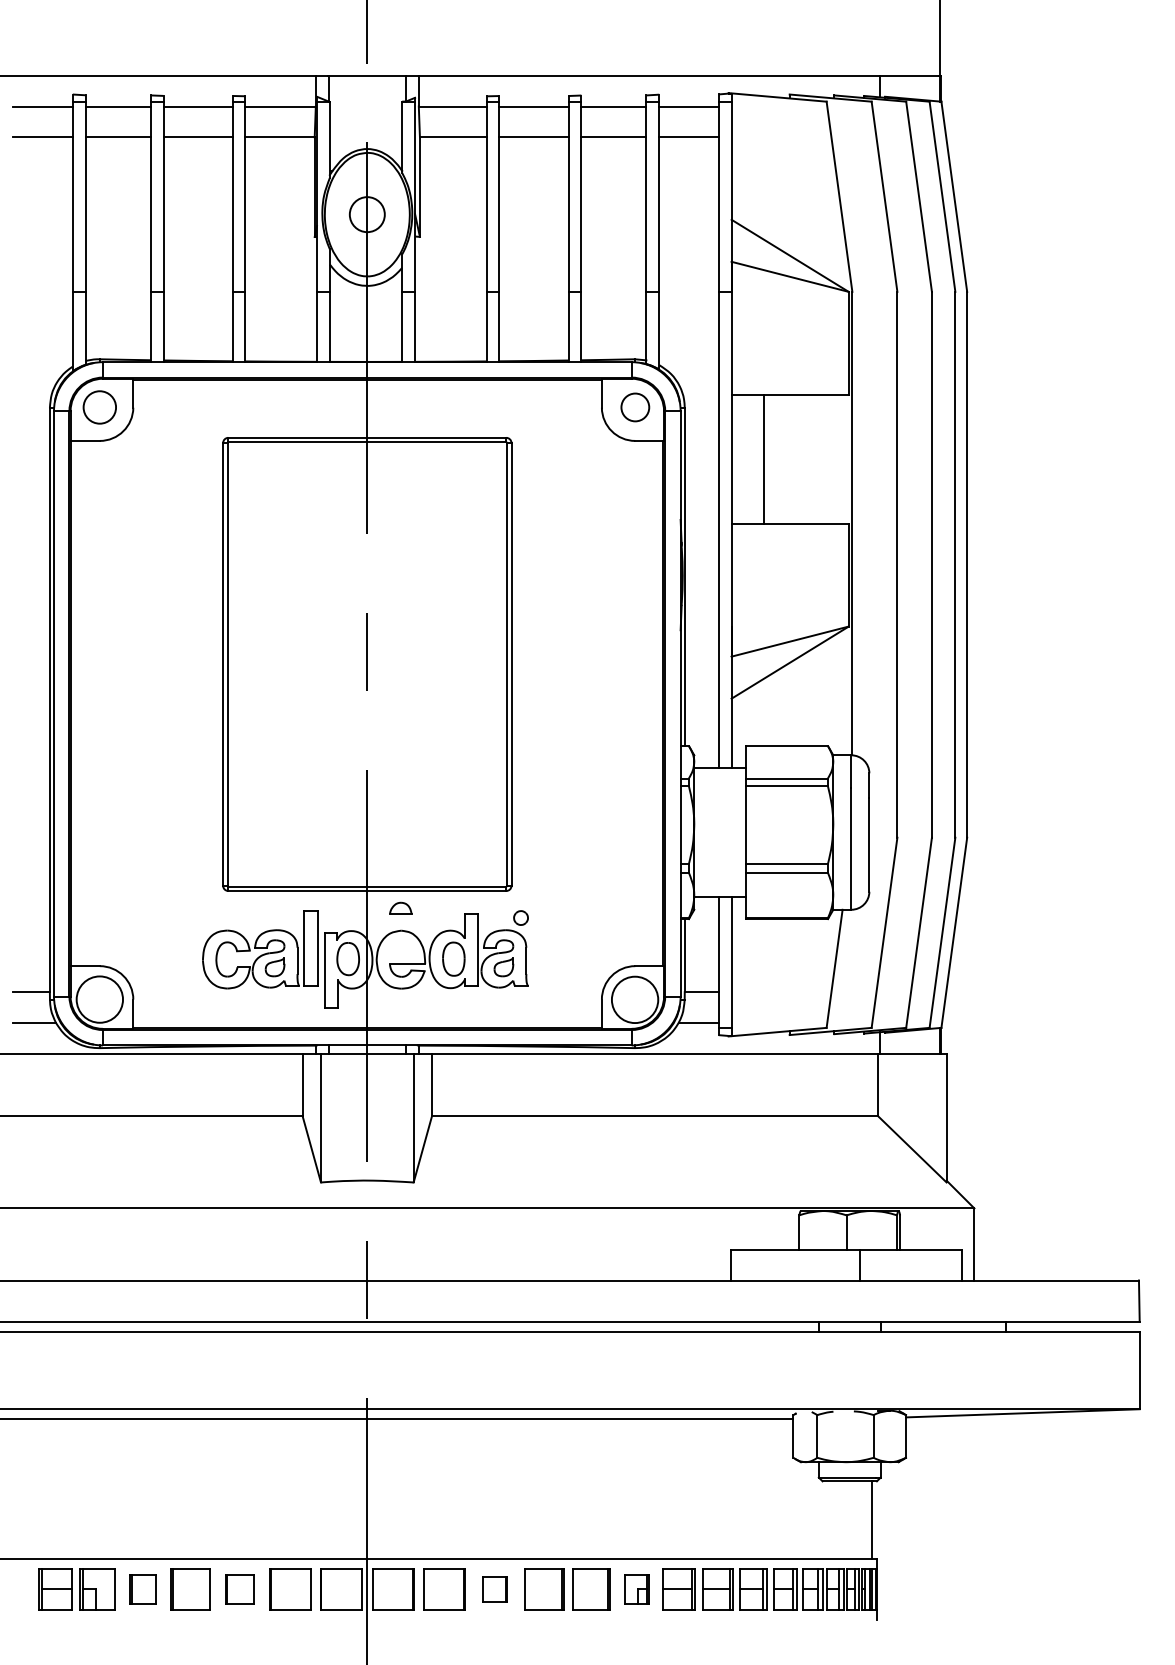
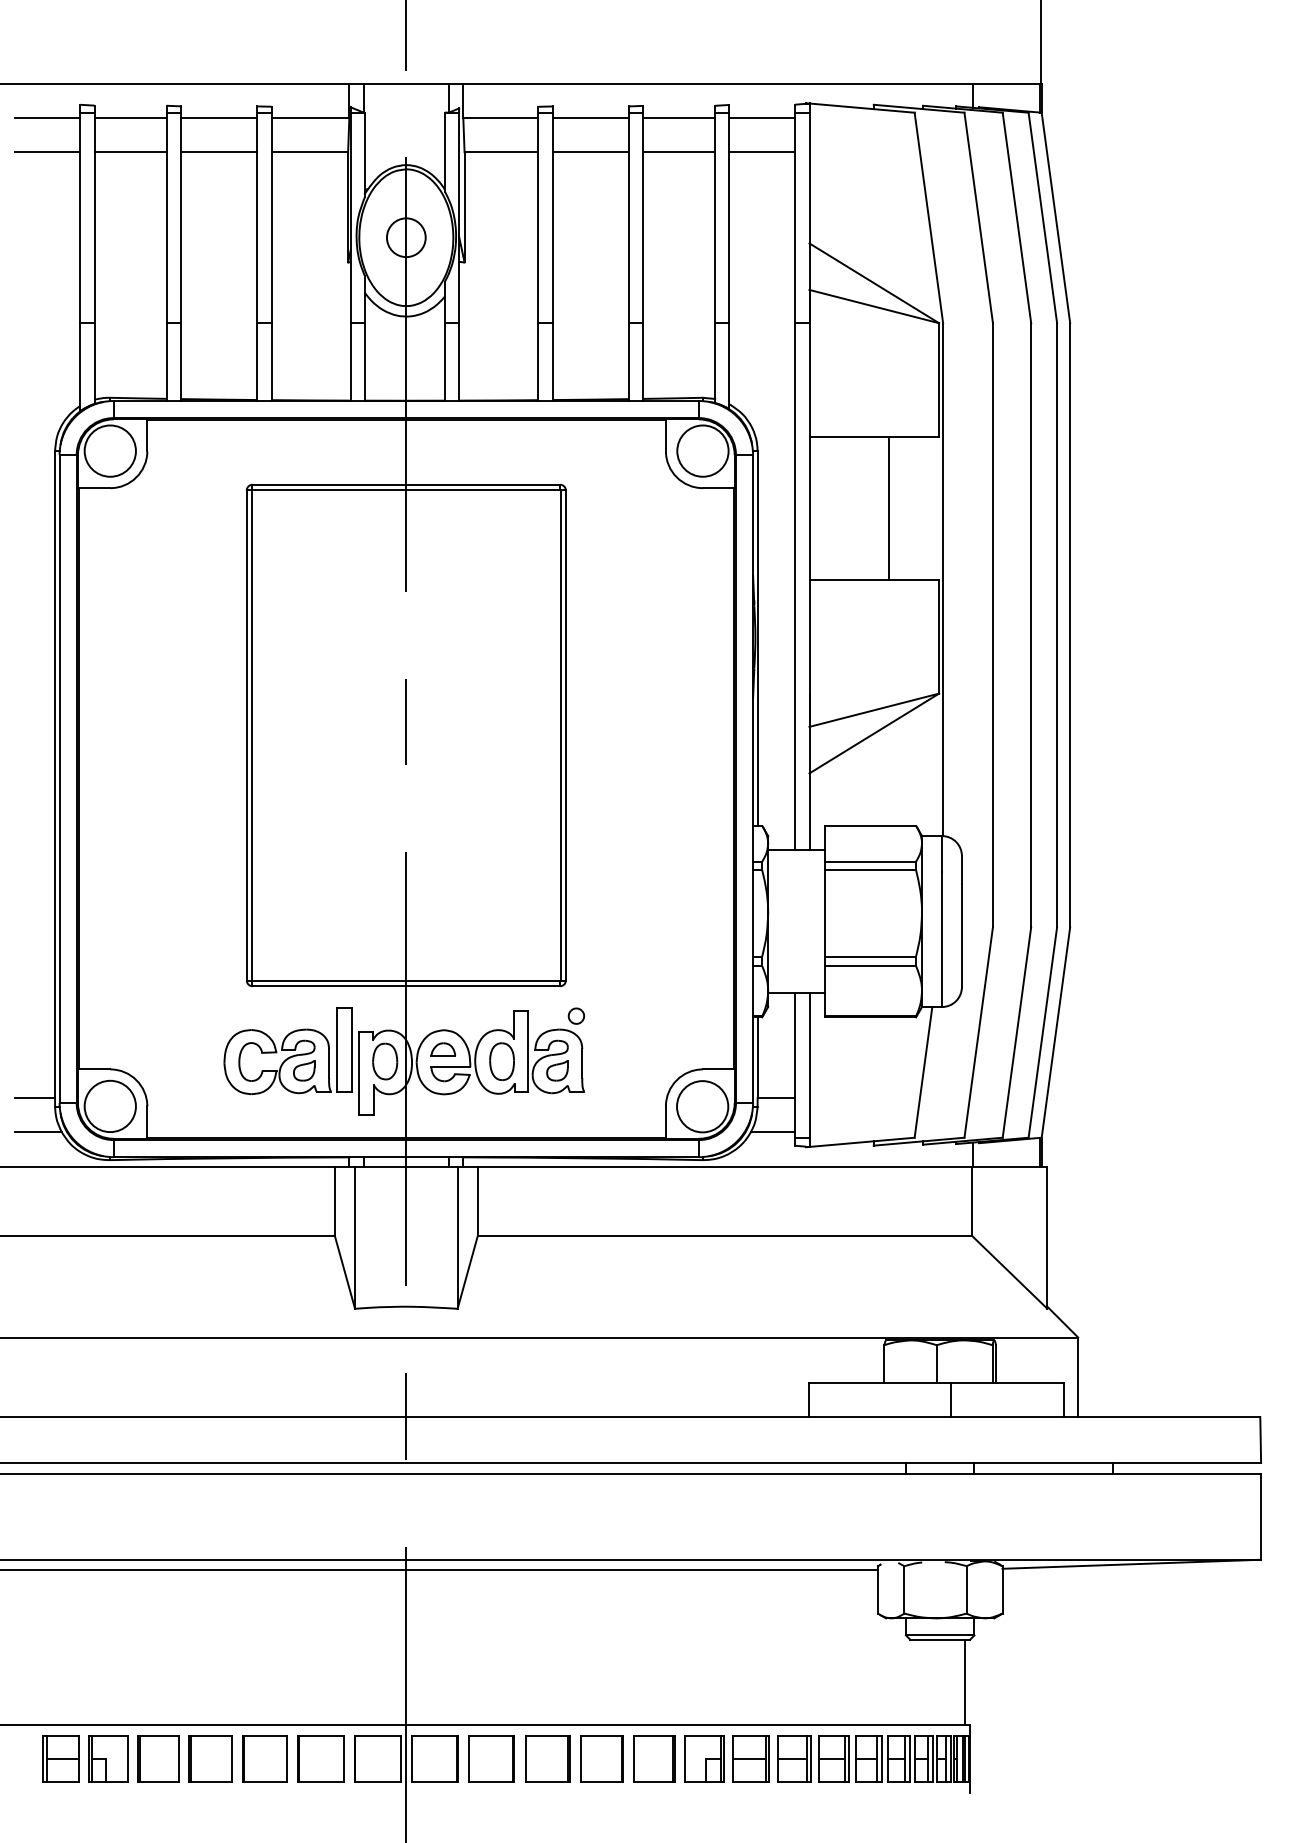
circle: (99, 406) -> (109, 450), size x1.43
circle: (634, 406) -> (702, 450), size x1.67
line: (764, 459) -> (889, 508), moved
part: (400, 908) -> (442, 1049), moved
part: (143, 1588) -> (158, 1758), size x1.43
part: (239, 1588) -> (264, 1758), size x1.43
part: (494, 1588) -> (547, 1758), size x1.67
part: (636, 1588) -> (704, 1758), size x1.43

